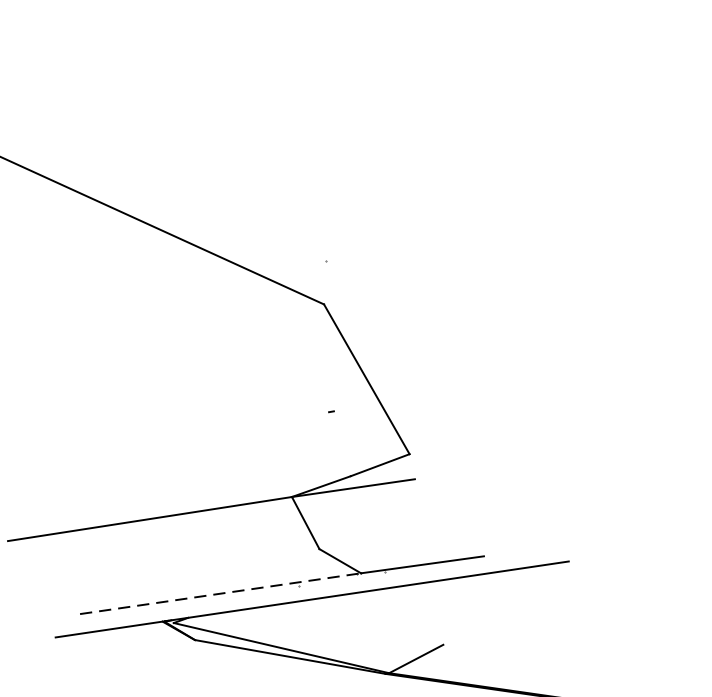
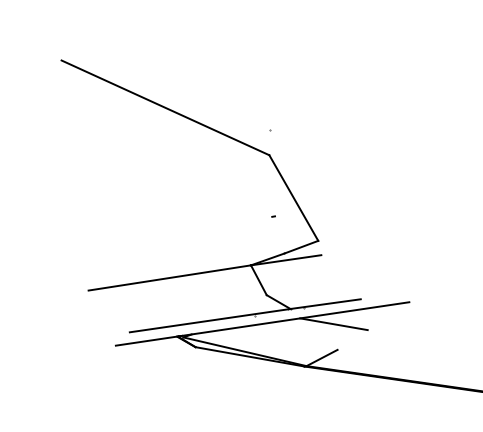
line: (221, 593) -> (210, 320), dashed -> solid
line: (436, 600) -> (333, 324), added

